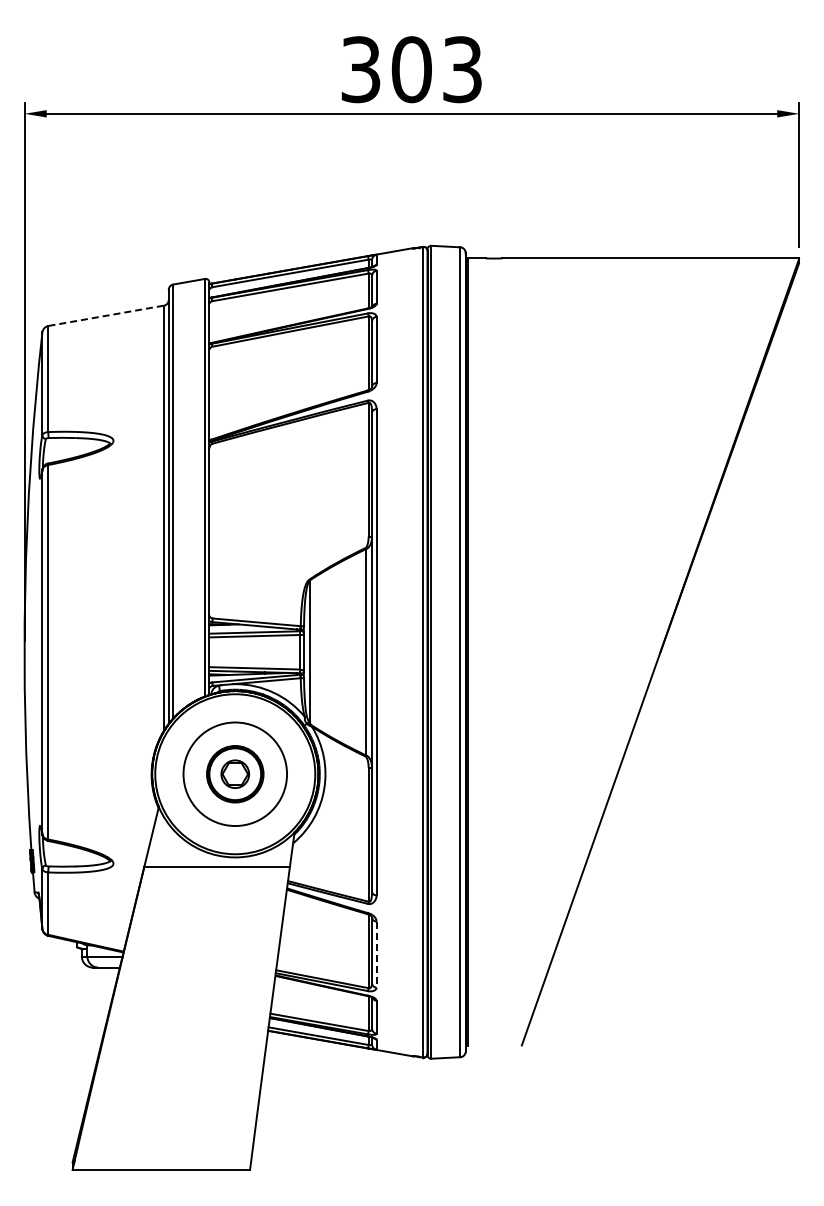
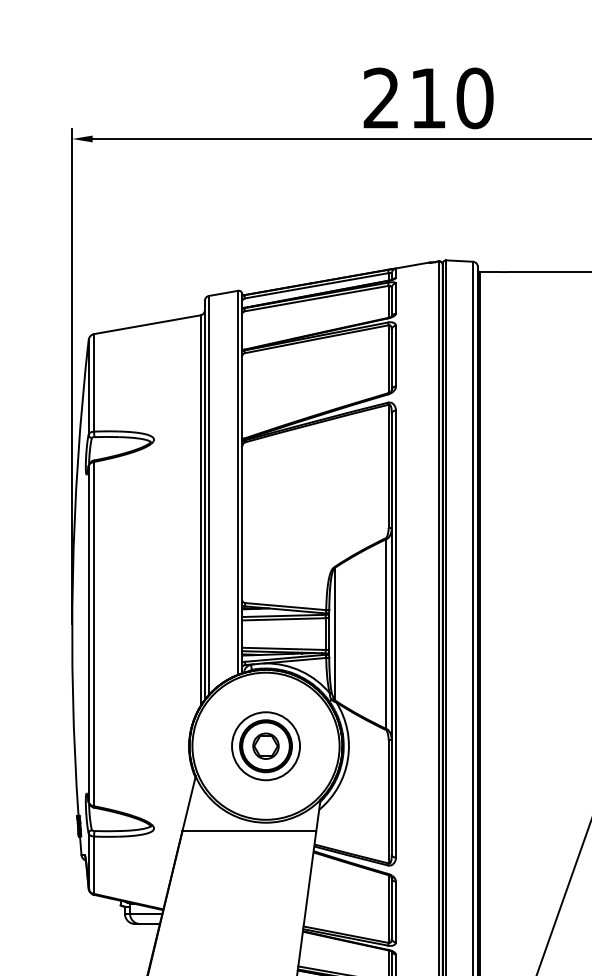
text: (411, 69) -> (428, 98), 303 -> 210
line: (106, 315) -> (147, 324), dashed -> solid
circle: (235, 774) -> (266, 746), size x0.71
line: (376, 955) -> (395, 912), dashed -> solid

